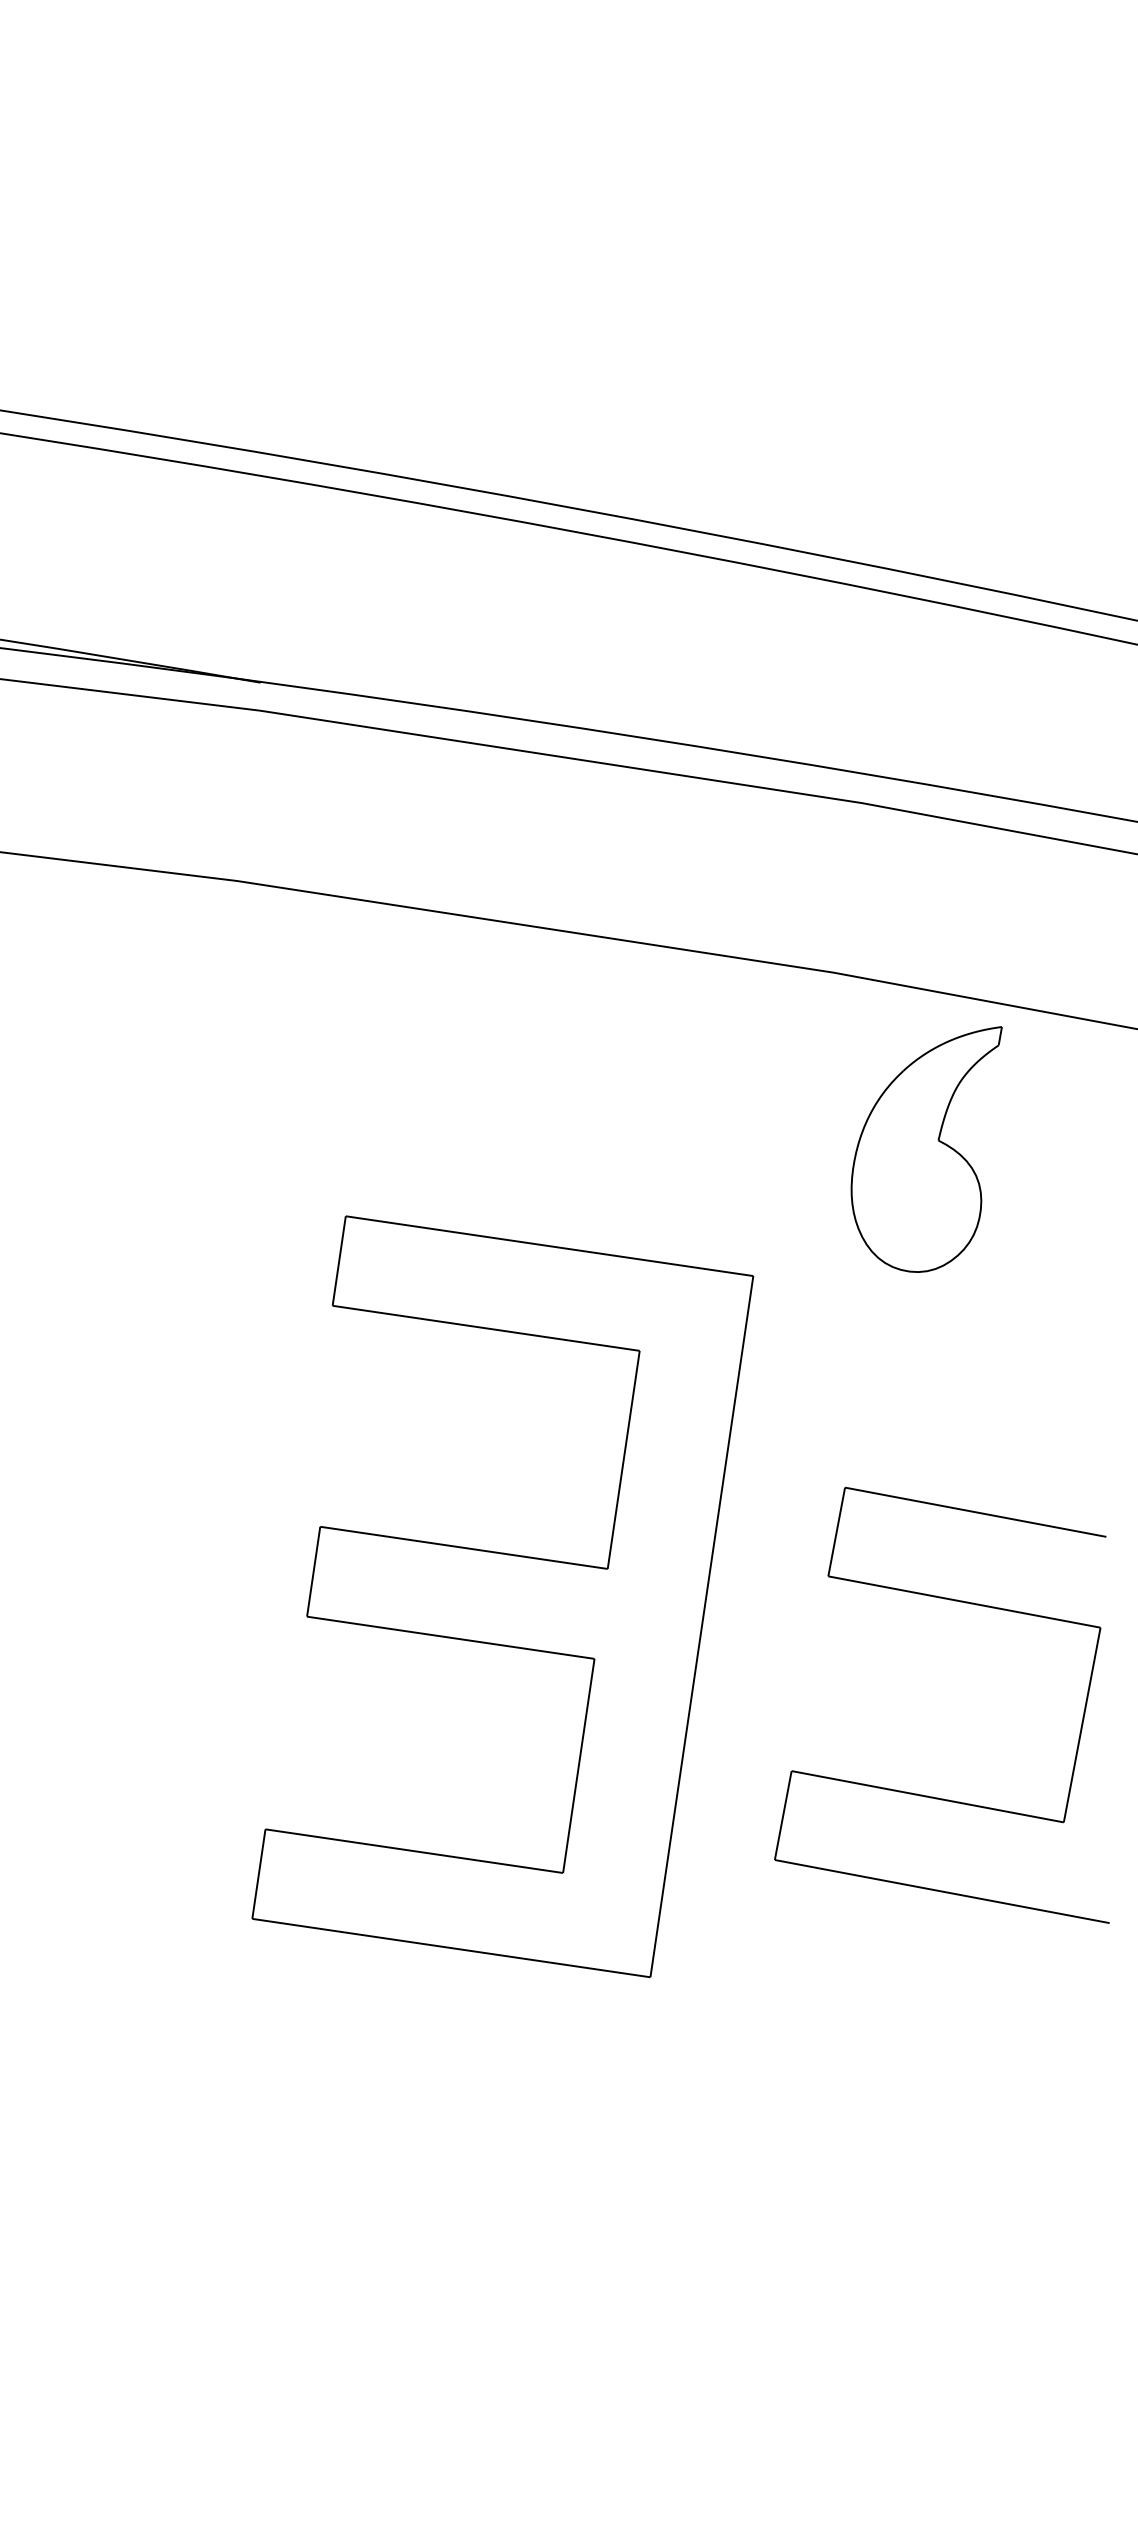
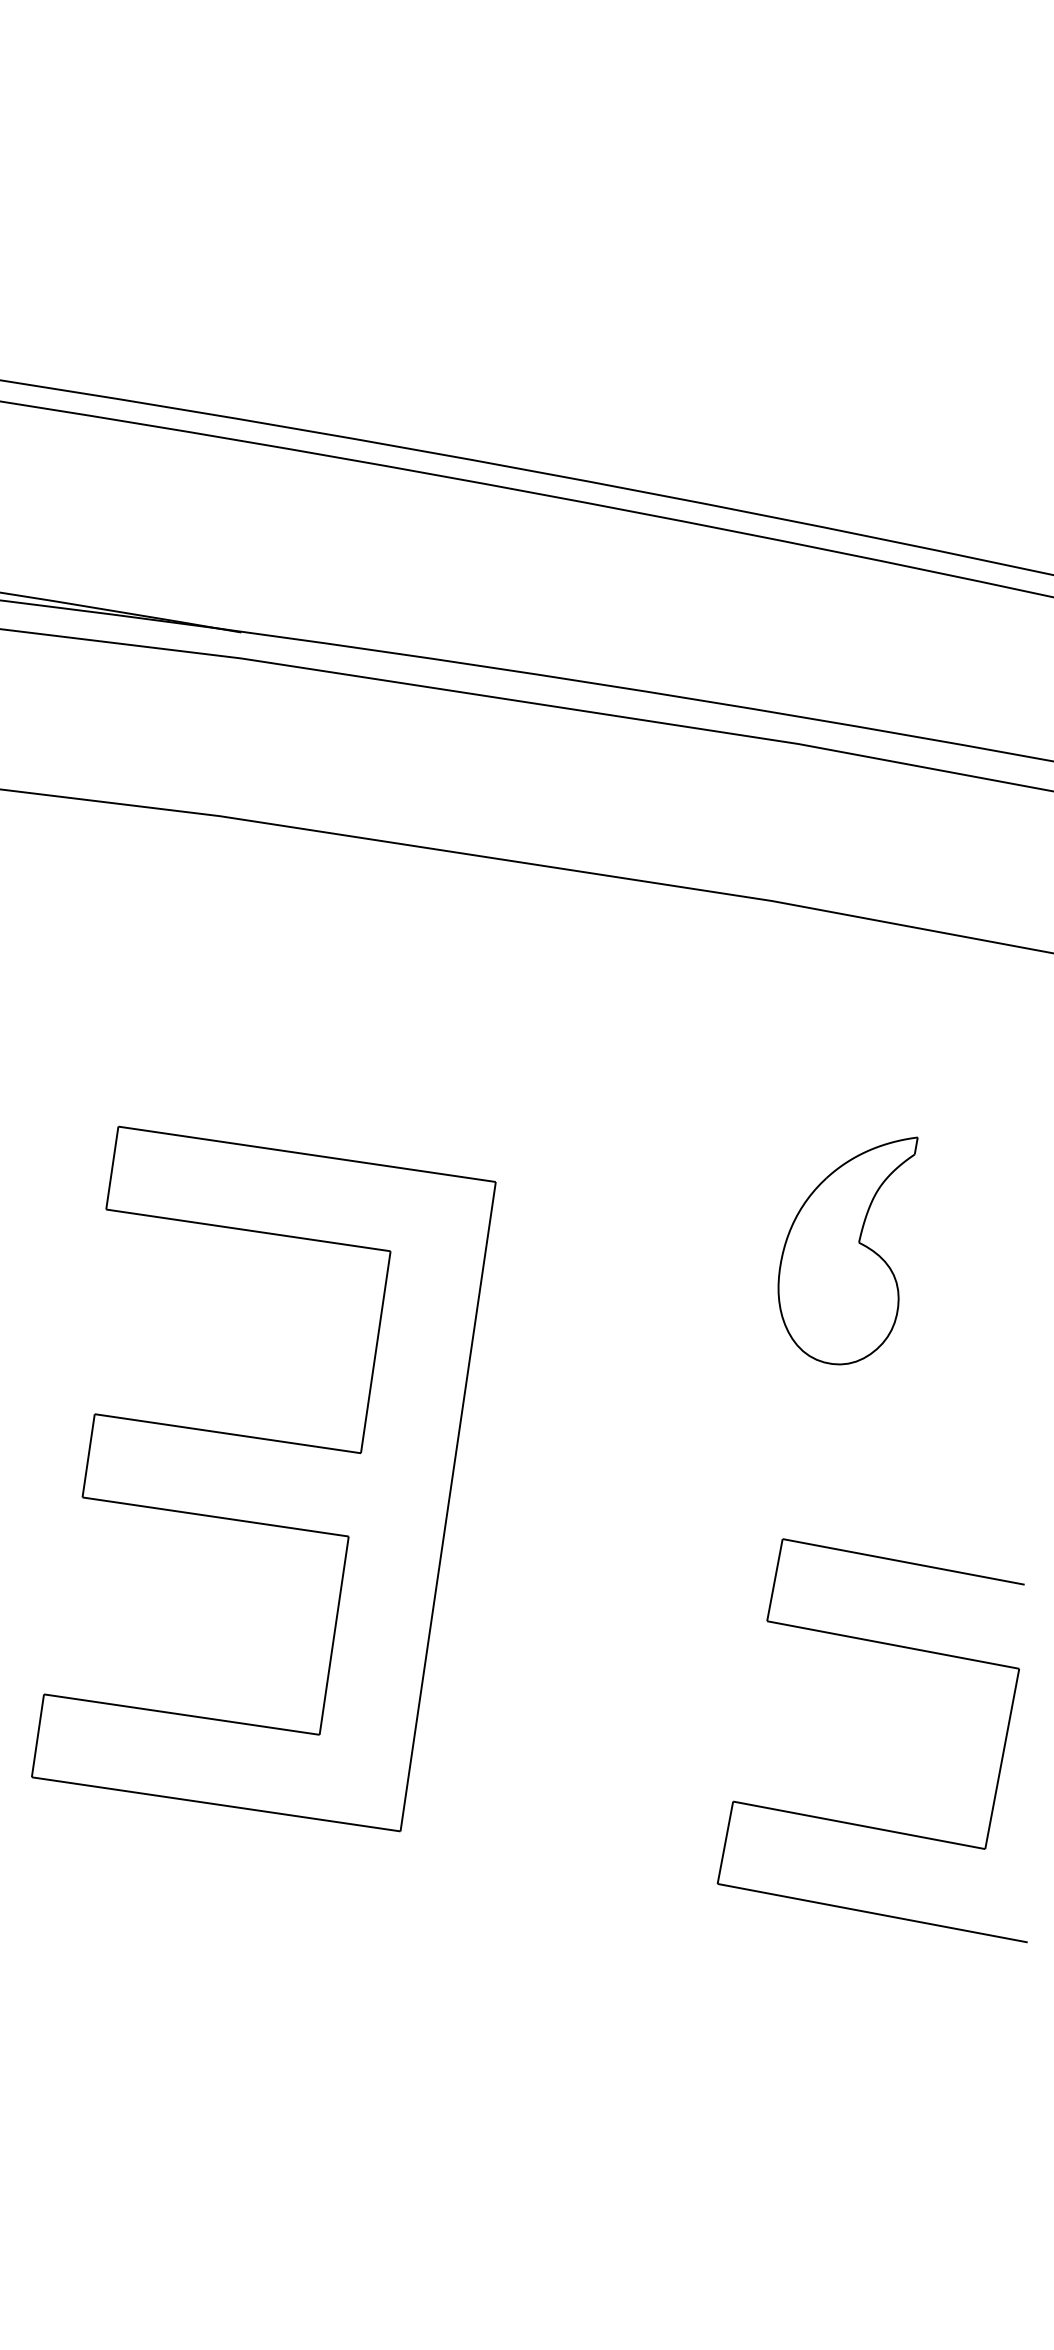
part: (926, 1149) -> (847, 1250), moved
part: (502, 1596) -> (263, 1478), moved
part: (922, 1794) -> (854, 1823), moved

